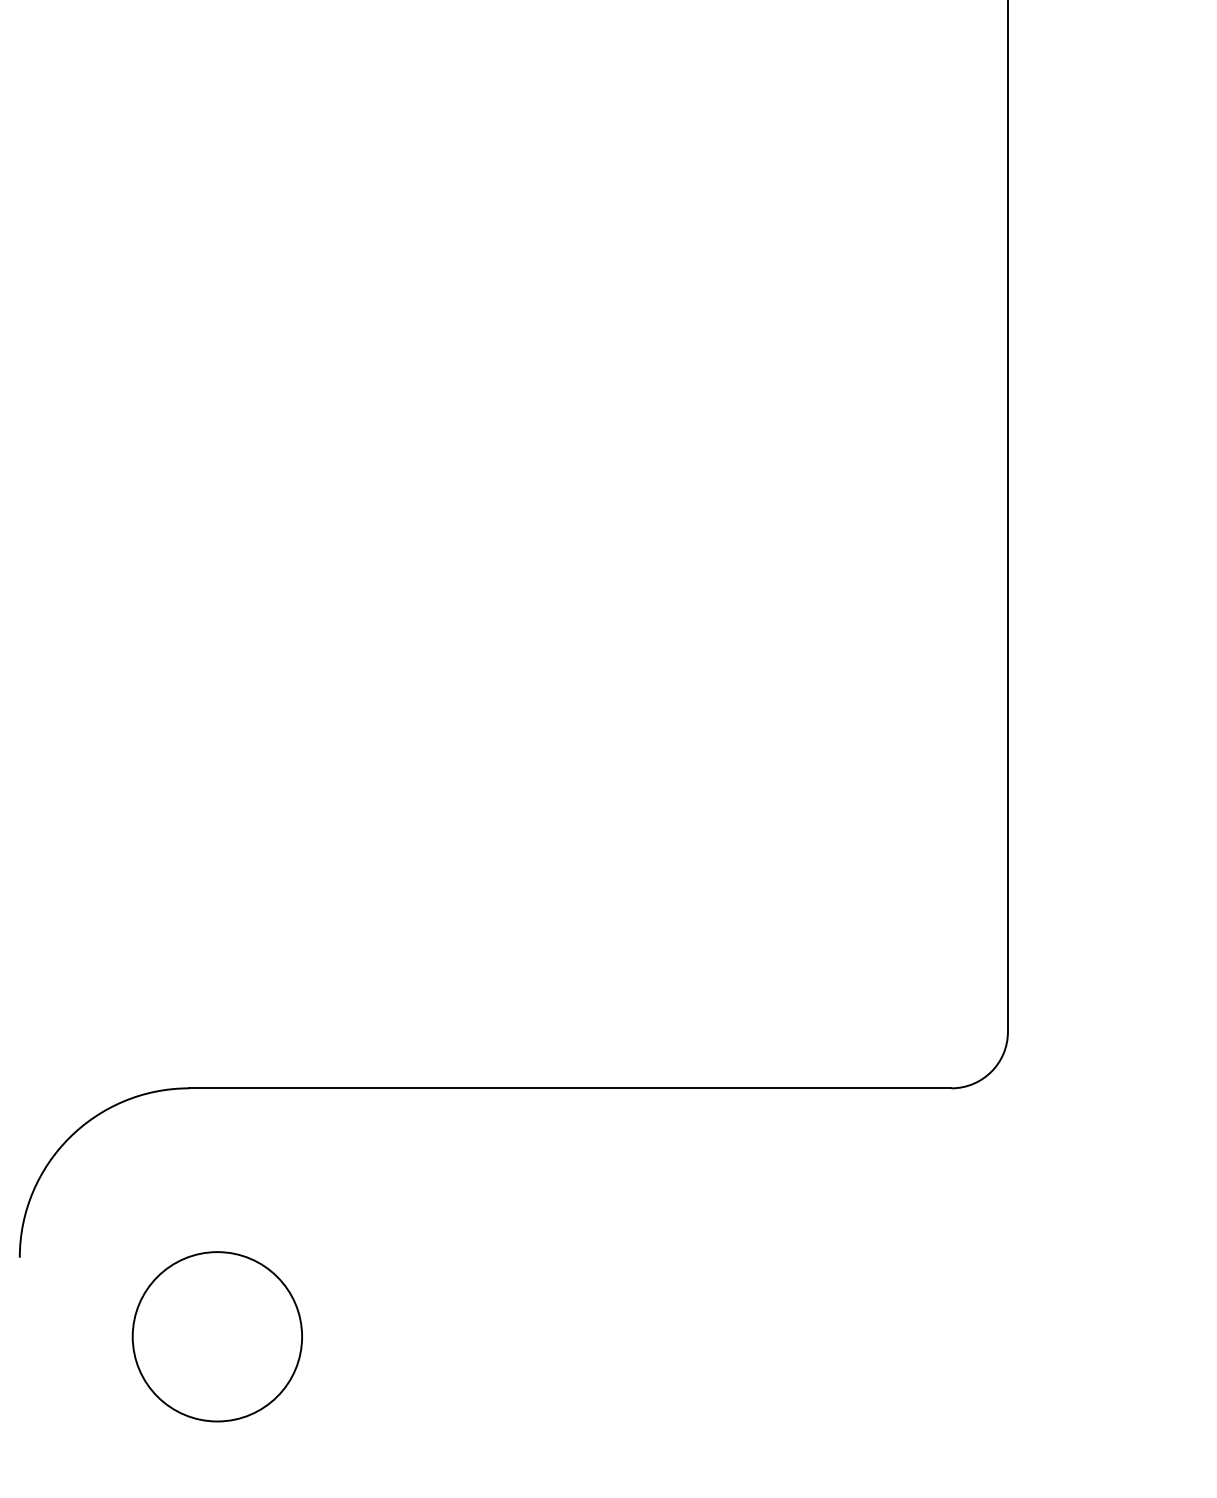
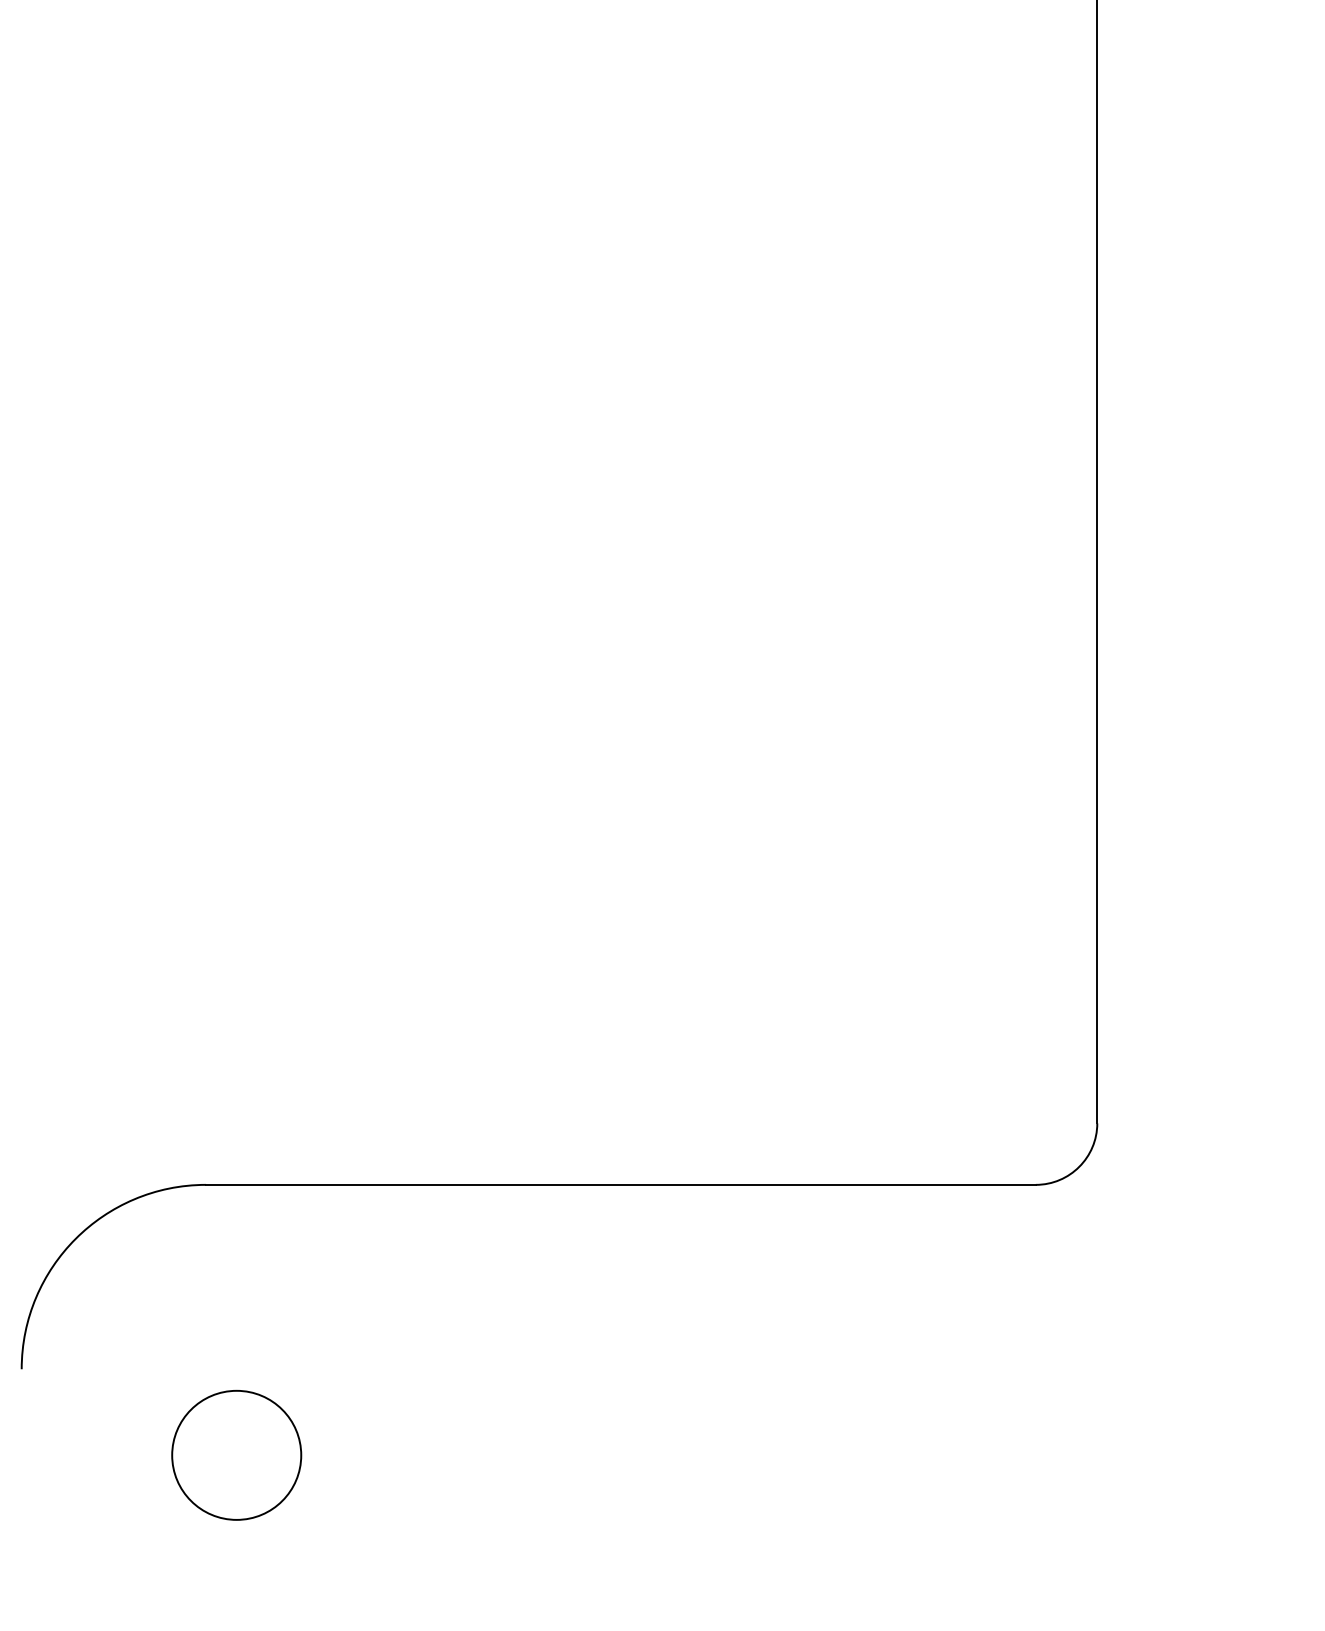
circle: (217, 1336) -> (236, 1455), size x0.7

